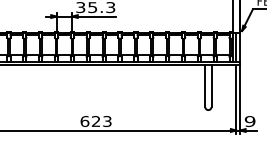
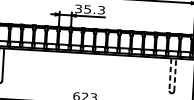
line: (211, 85) -> (175, 74), solid -> dashed
line: (205, 86) -> (170, 75), solid -> dashed

